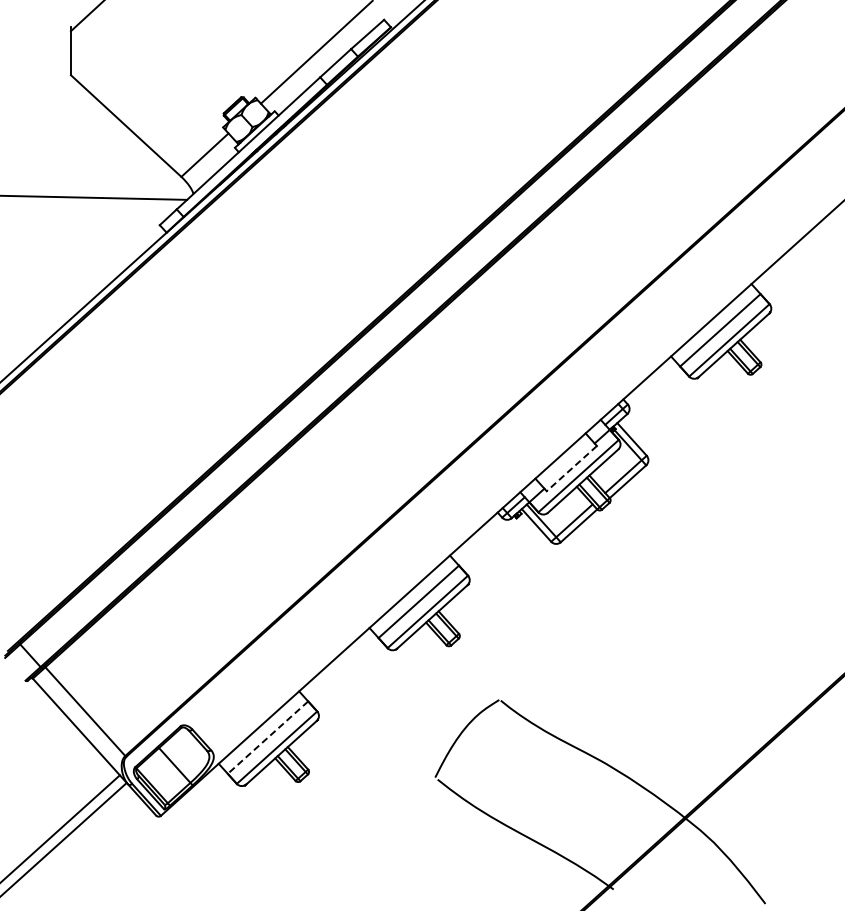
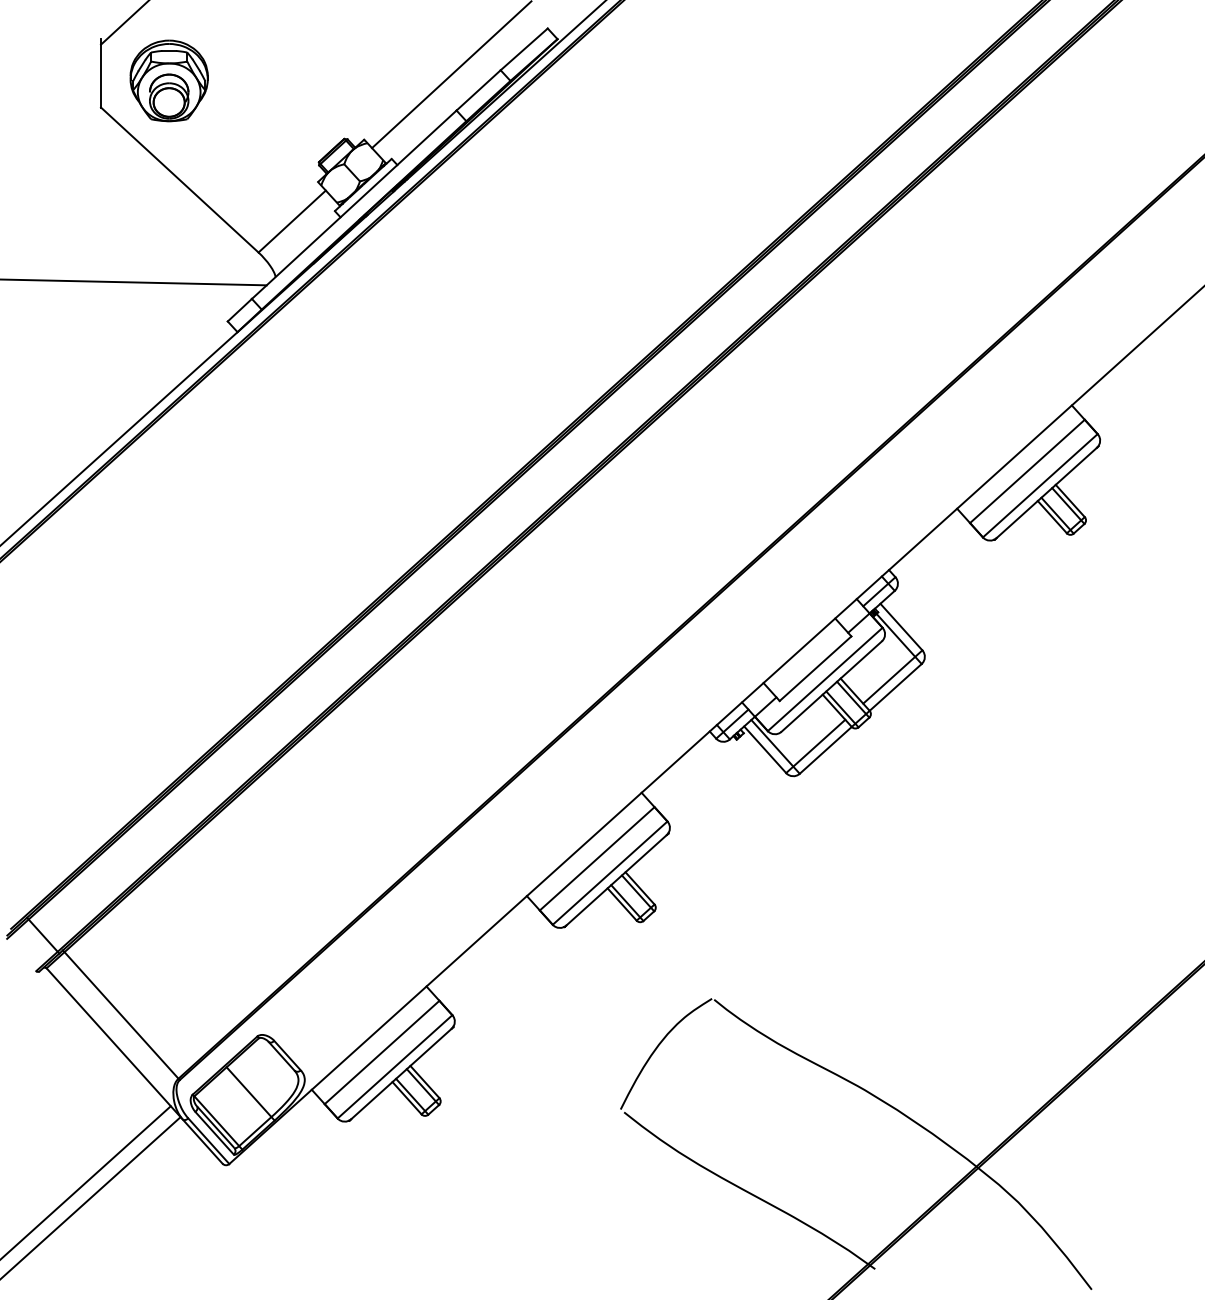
part: (118, 56) -> (168, 80), added
line: (571, 468) -> (815, 668), dashed -> solid
line: (267, 737) -> (381, 1052), dashed -> solid

